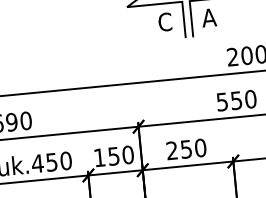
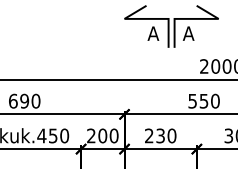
text: (165, 21) -> (153, 33), C -> A
text: (186, 148) -> (160, 135), 250 -> 230
text: (107, 156) -> (97, 135), 150 -> 200

